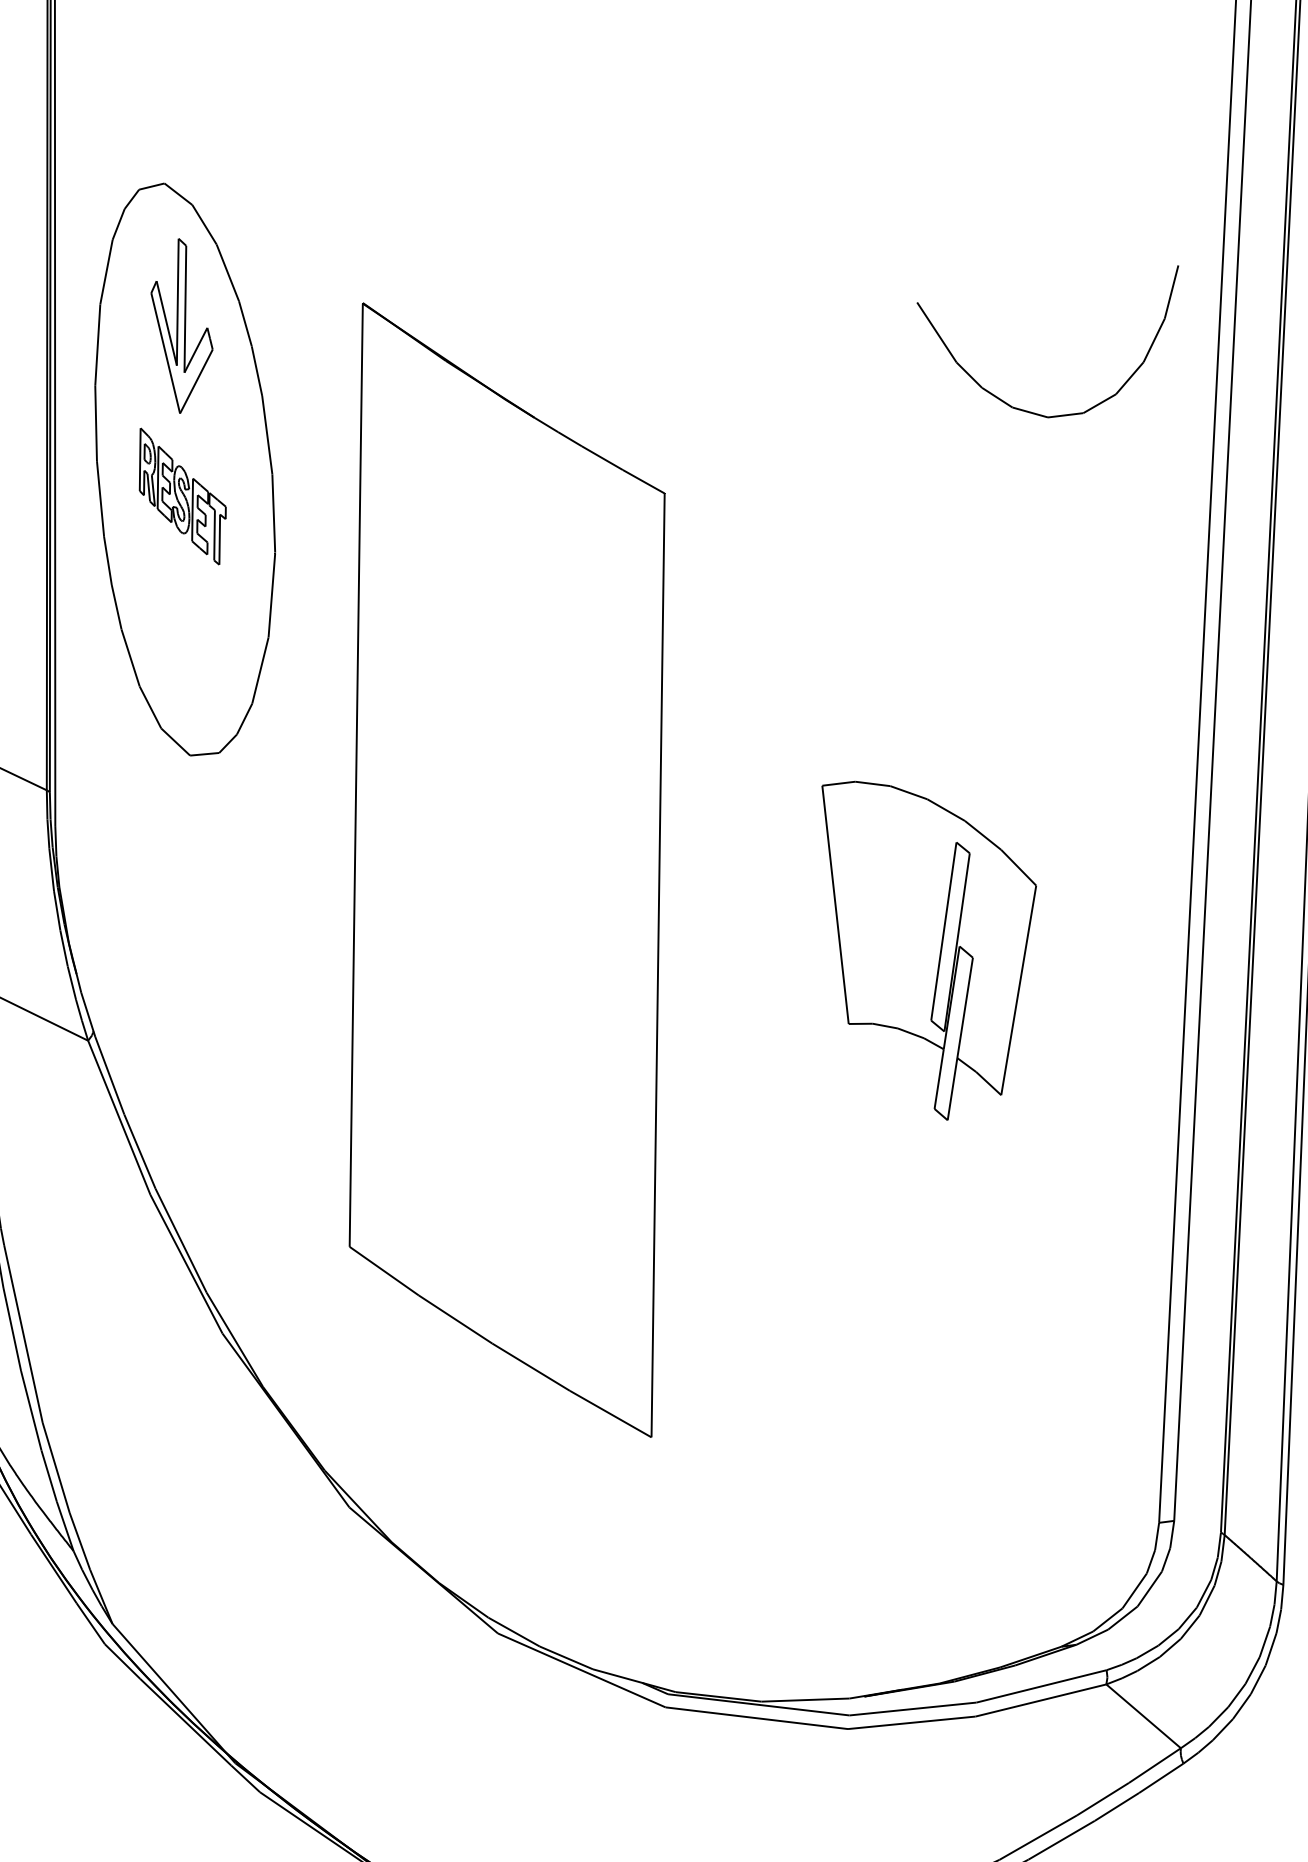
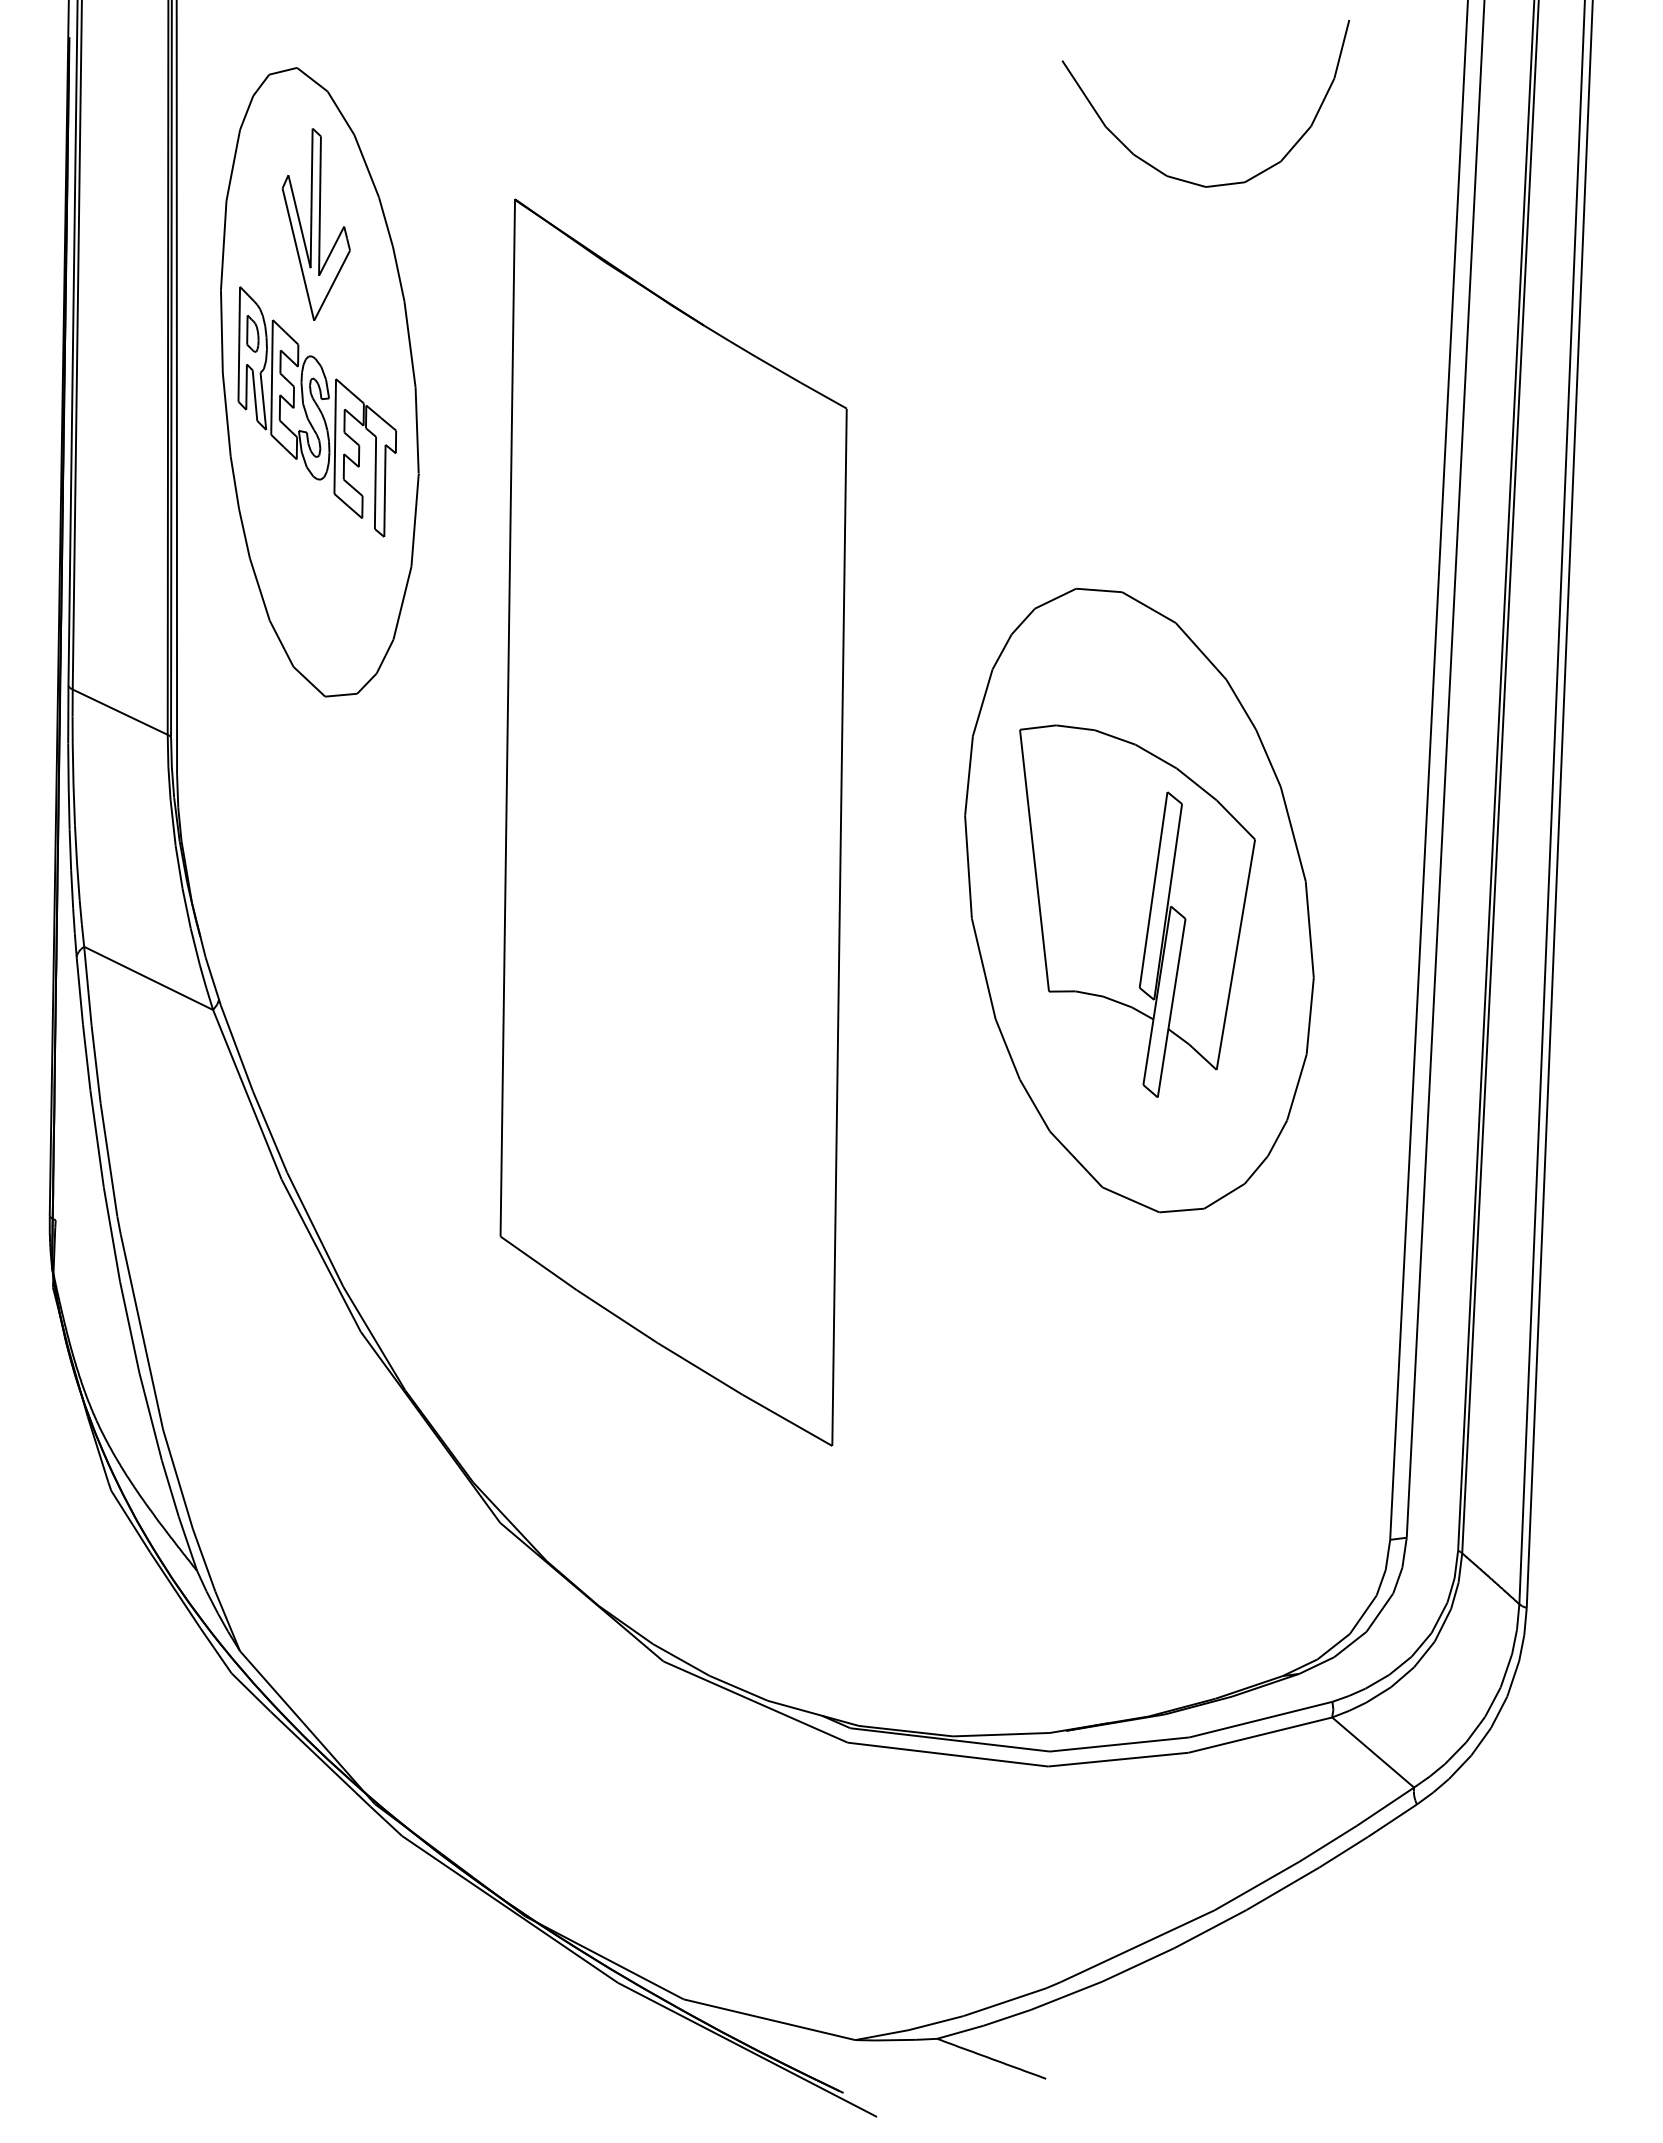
part: (1031, 411) -> (1187, 180), moved
part: (182, 496) -> (316, 411), size x1.67
part: (931, 941) -> (1139, 900), added

